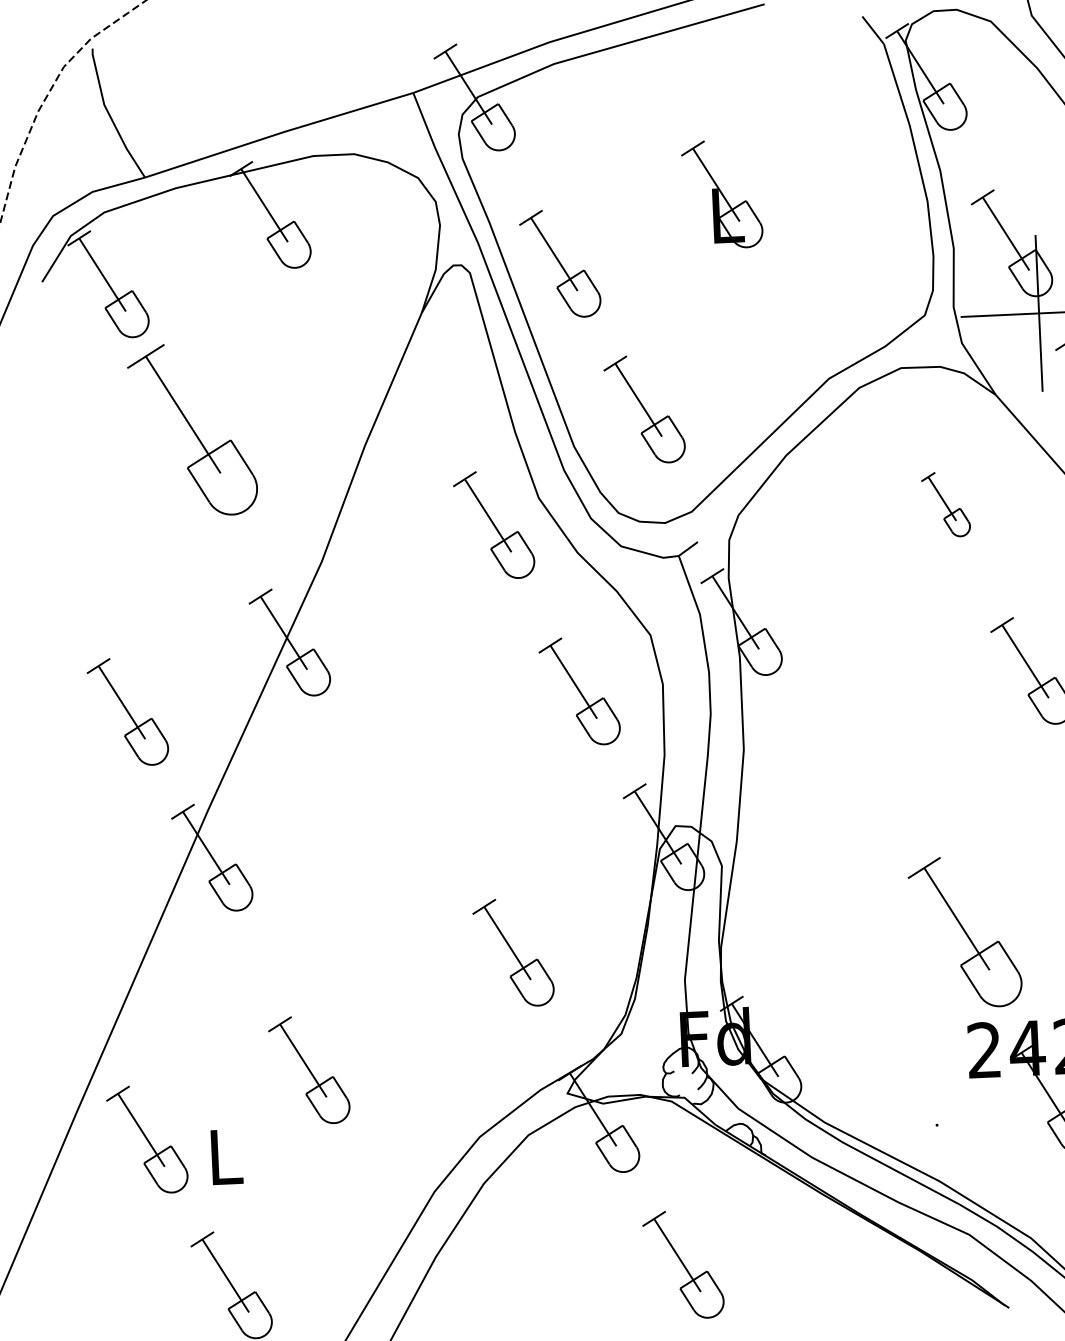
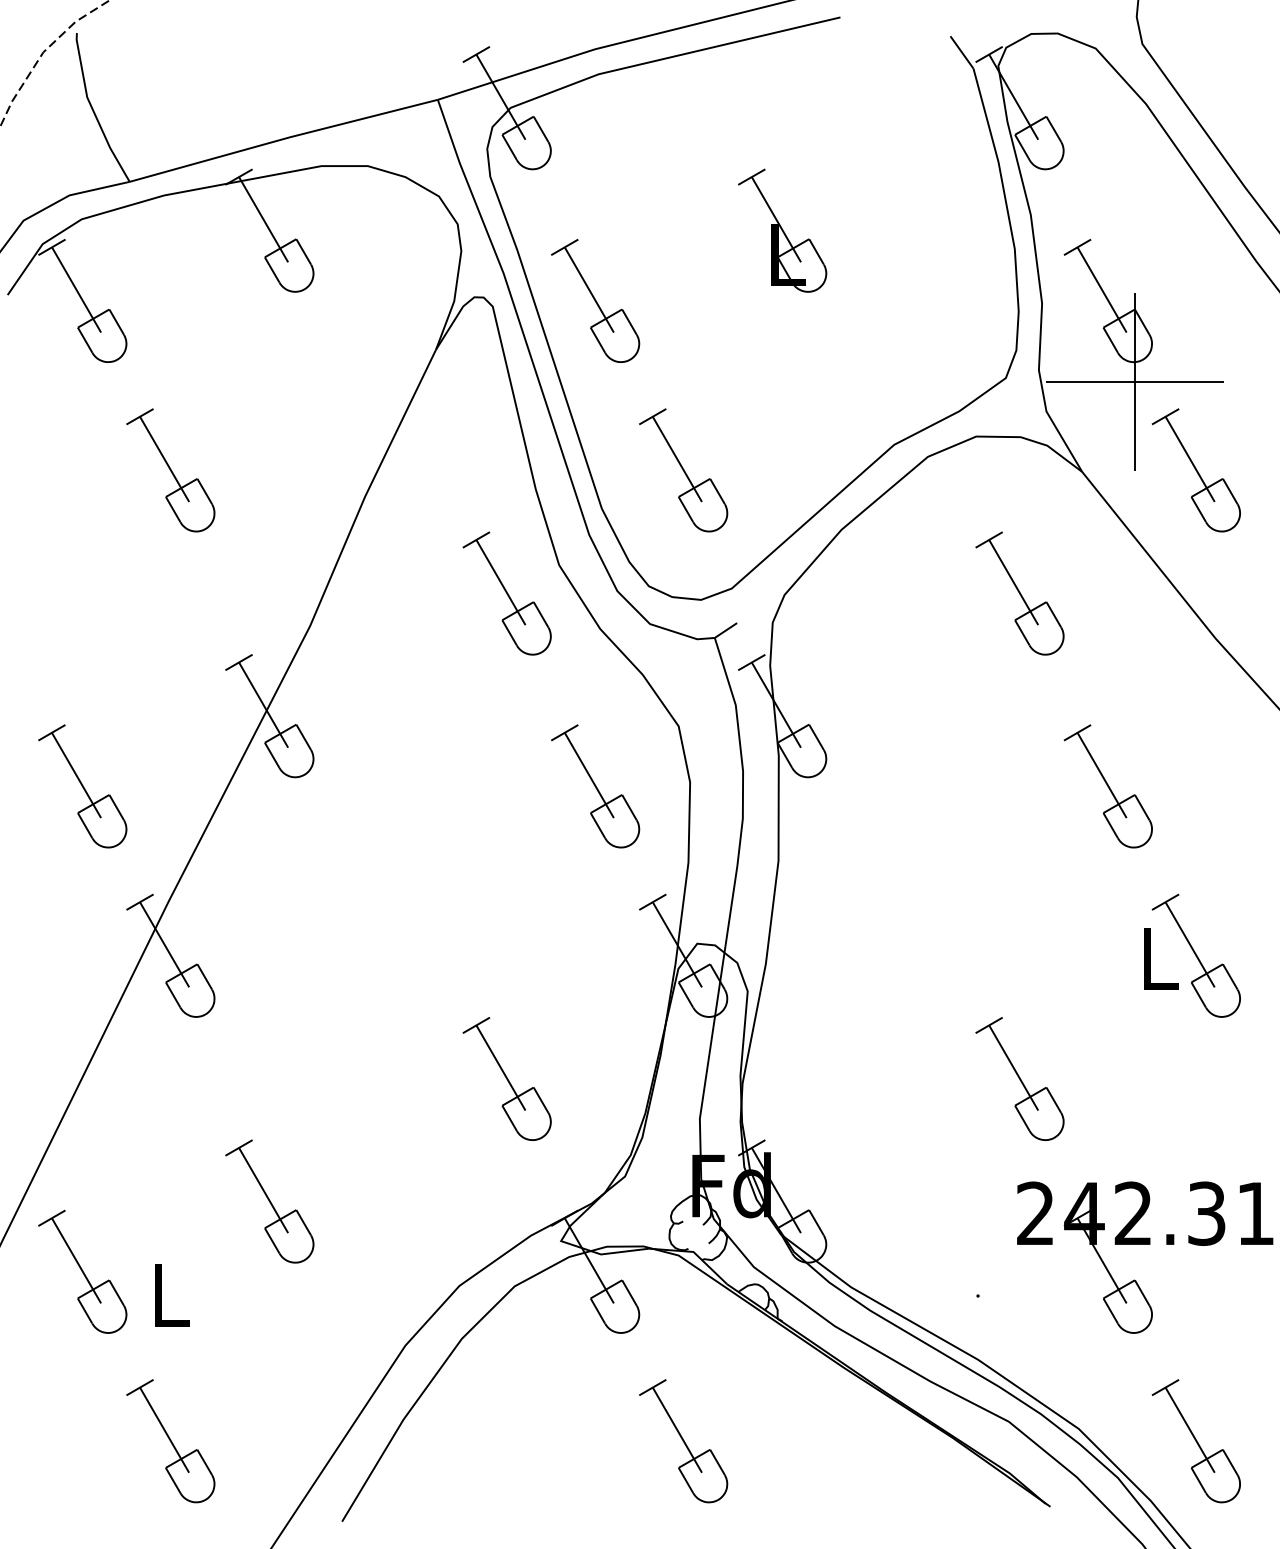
part: (192, 430) -> (170, 470), size x0.62
part: (945, 504) -> (1019, 593), size x1.67
part: (964, 931) -> (1019, 1078), size x0.71

